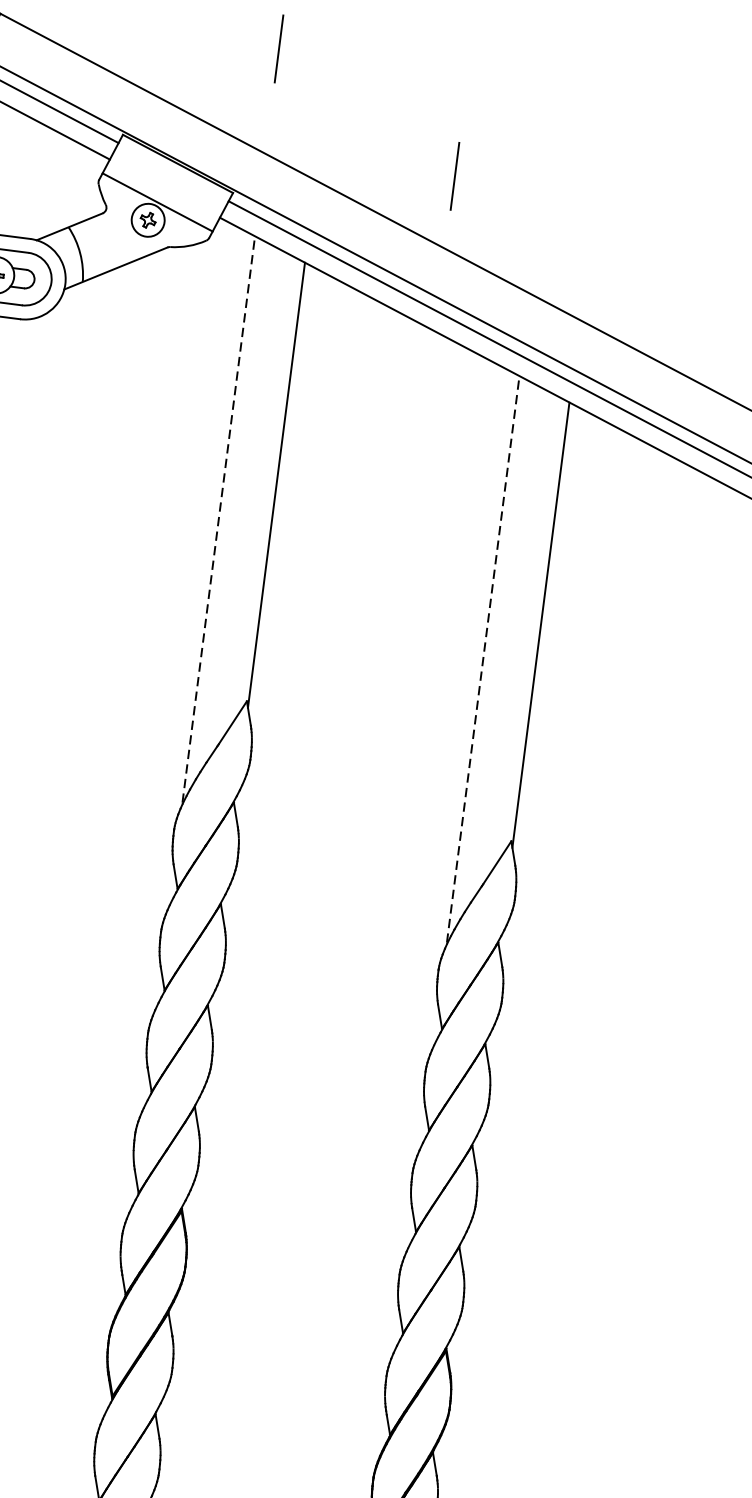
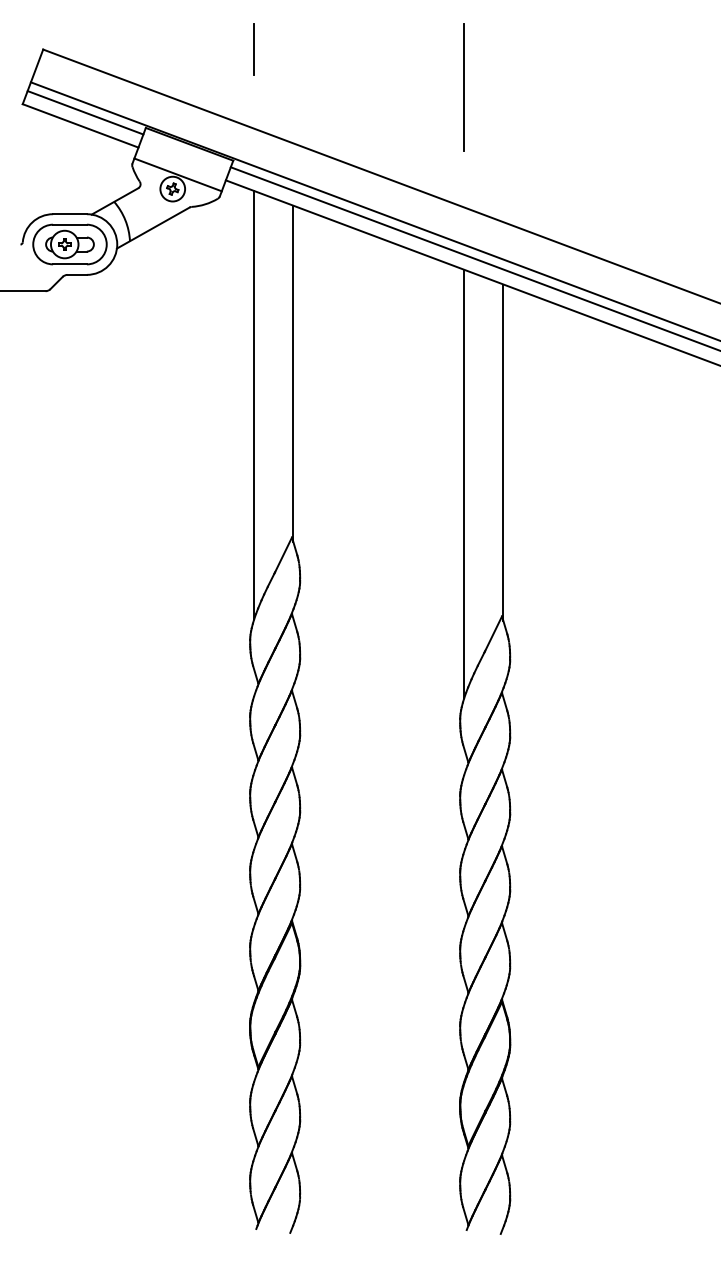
line: (550, 133) -> (463, 86), added
line: (454, 176) -> (396, 127), removed
line: (218, 518) -> (253, 404), dashed -> solid
line: (482, 658) -> (463, 483), dashed -> solid

